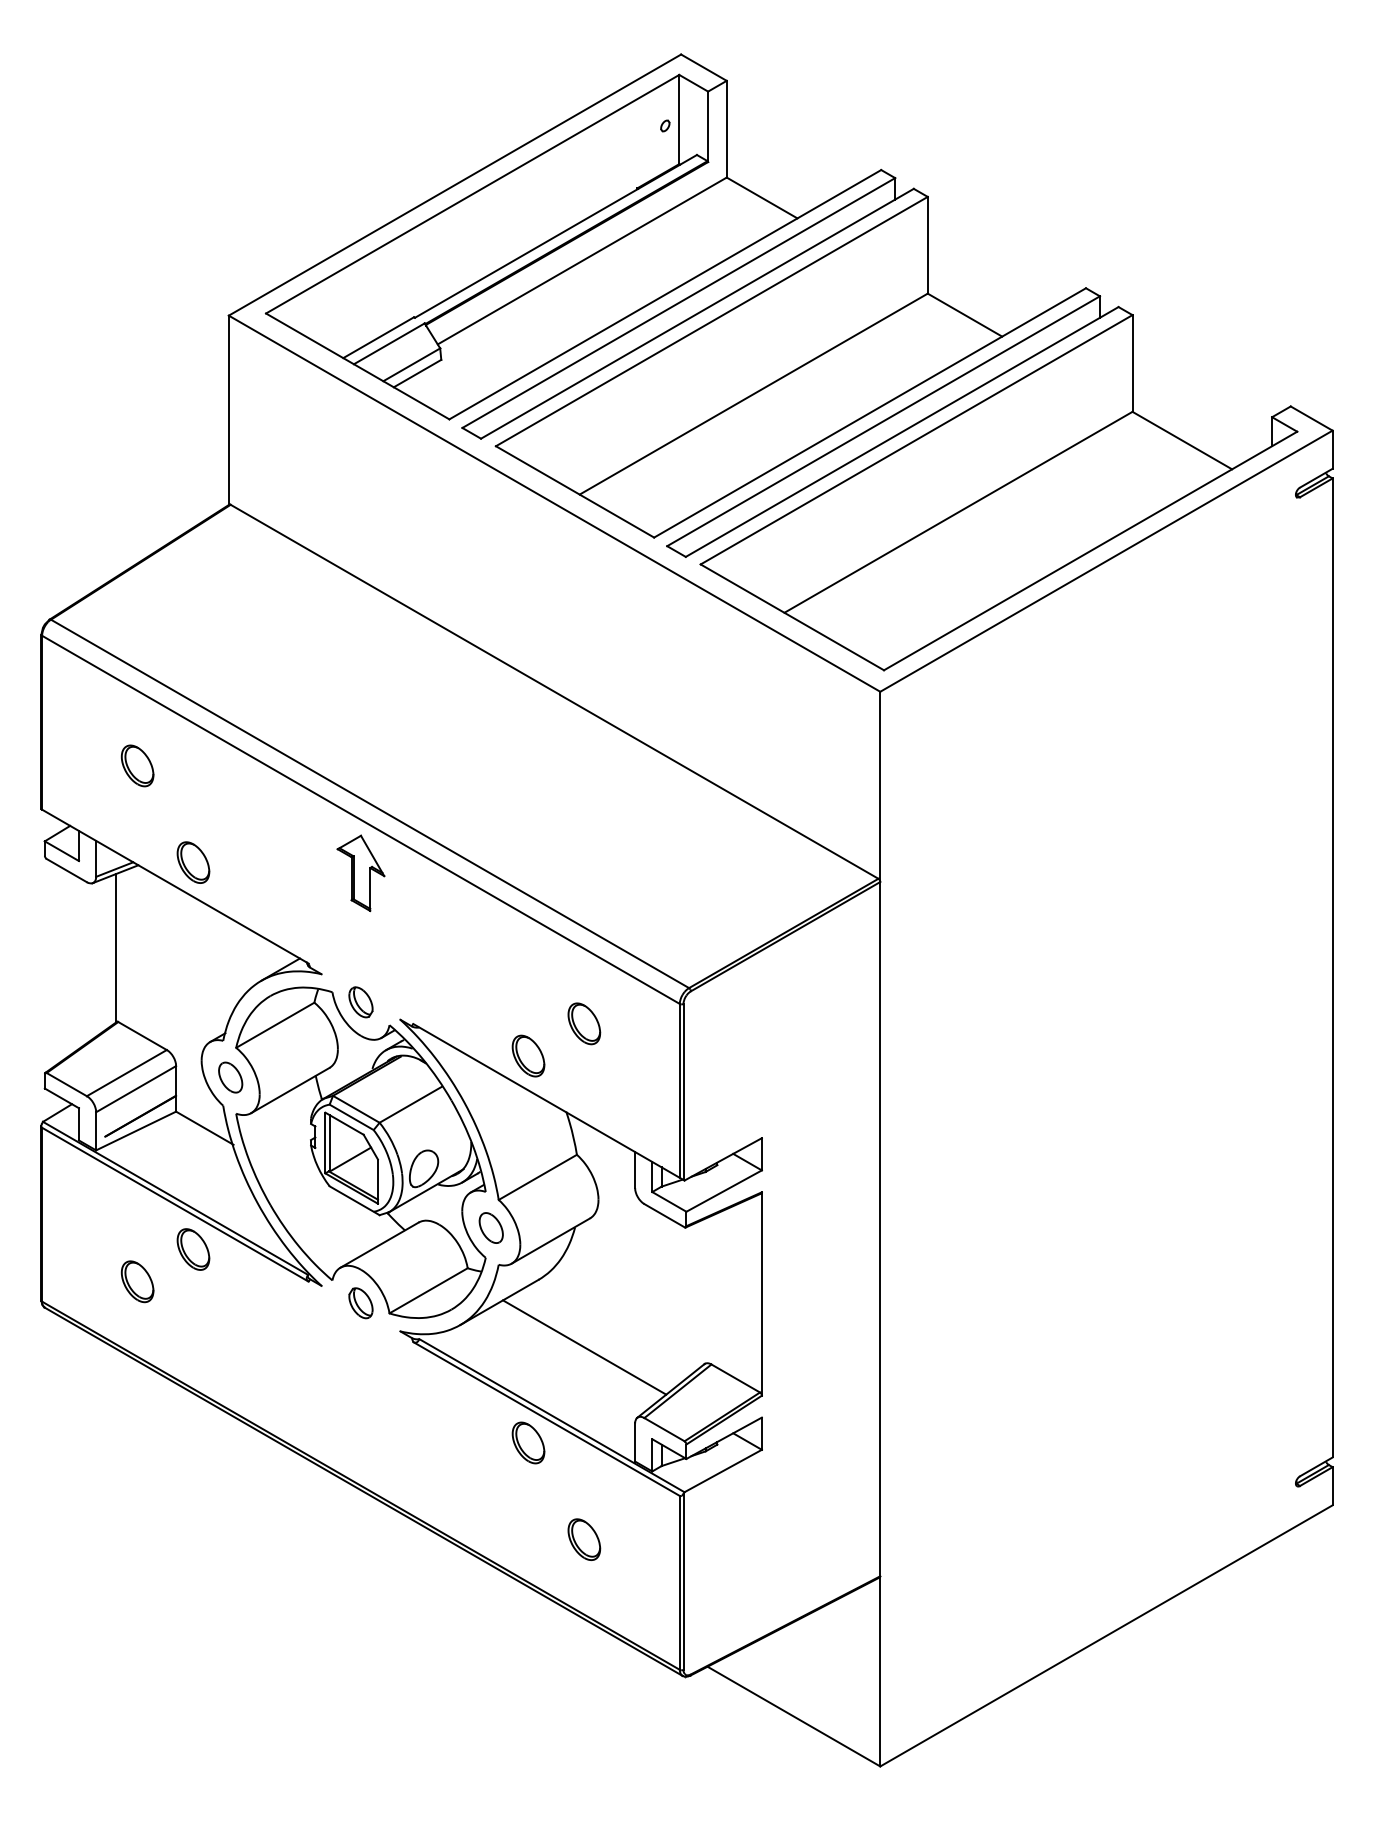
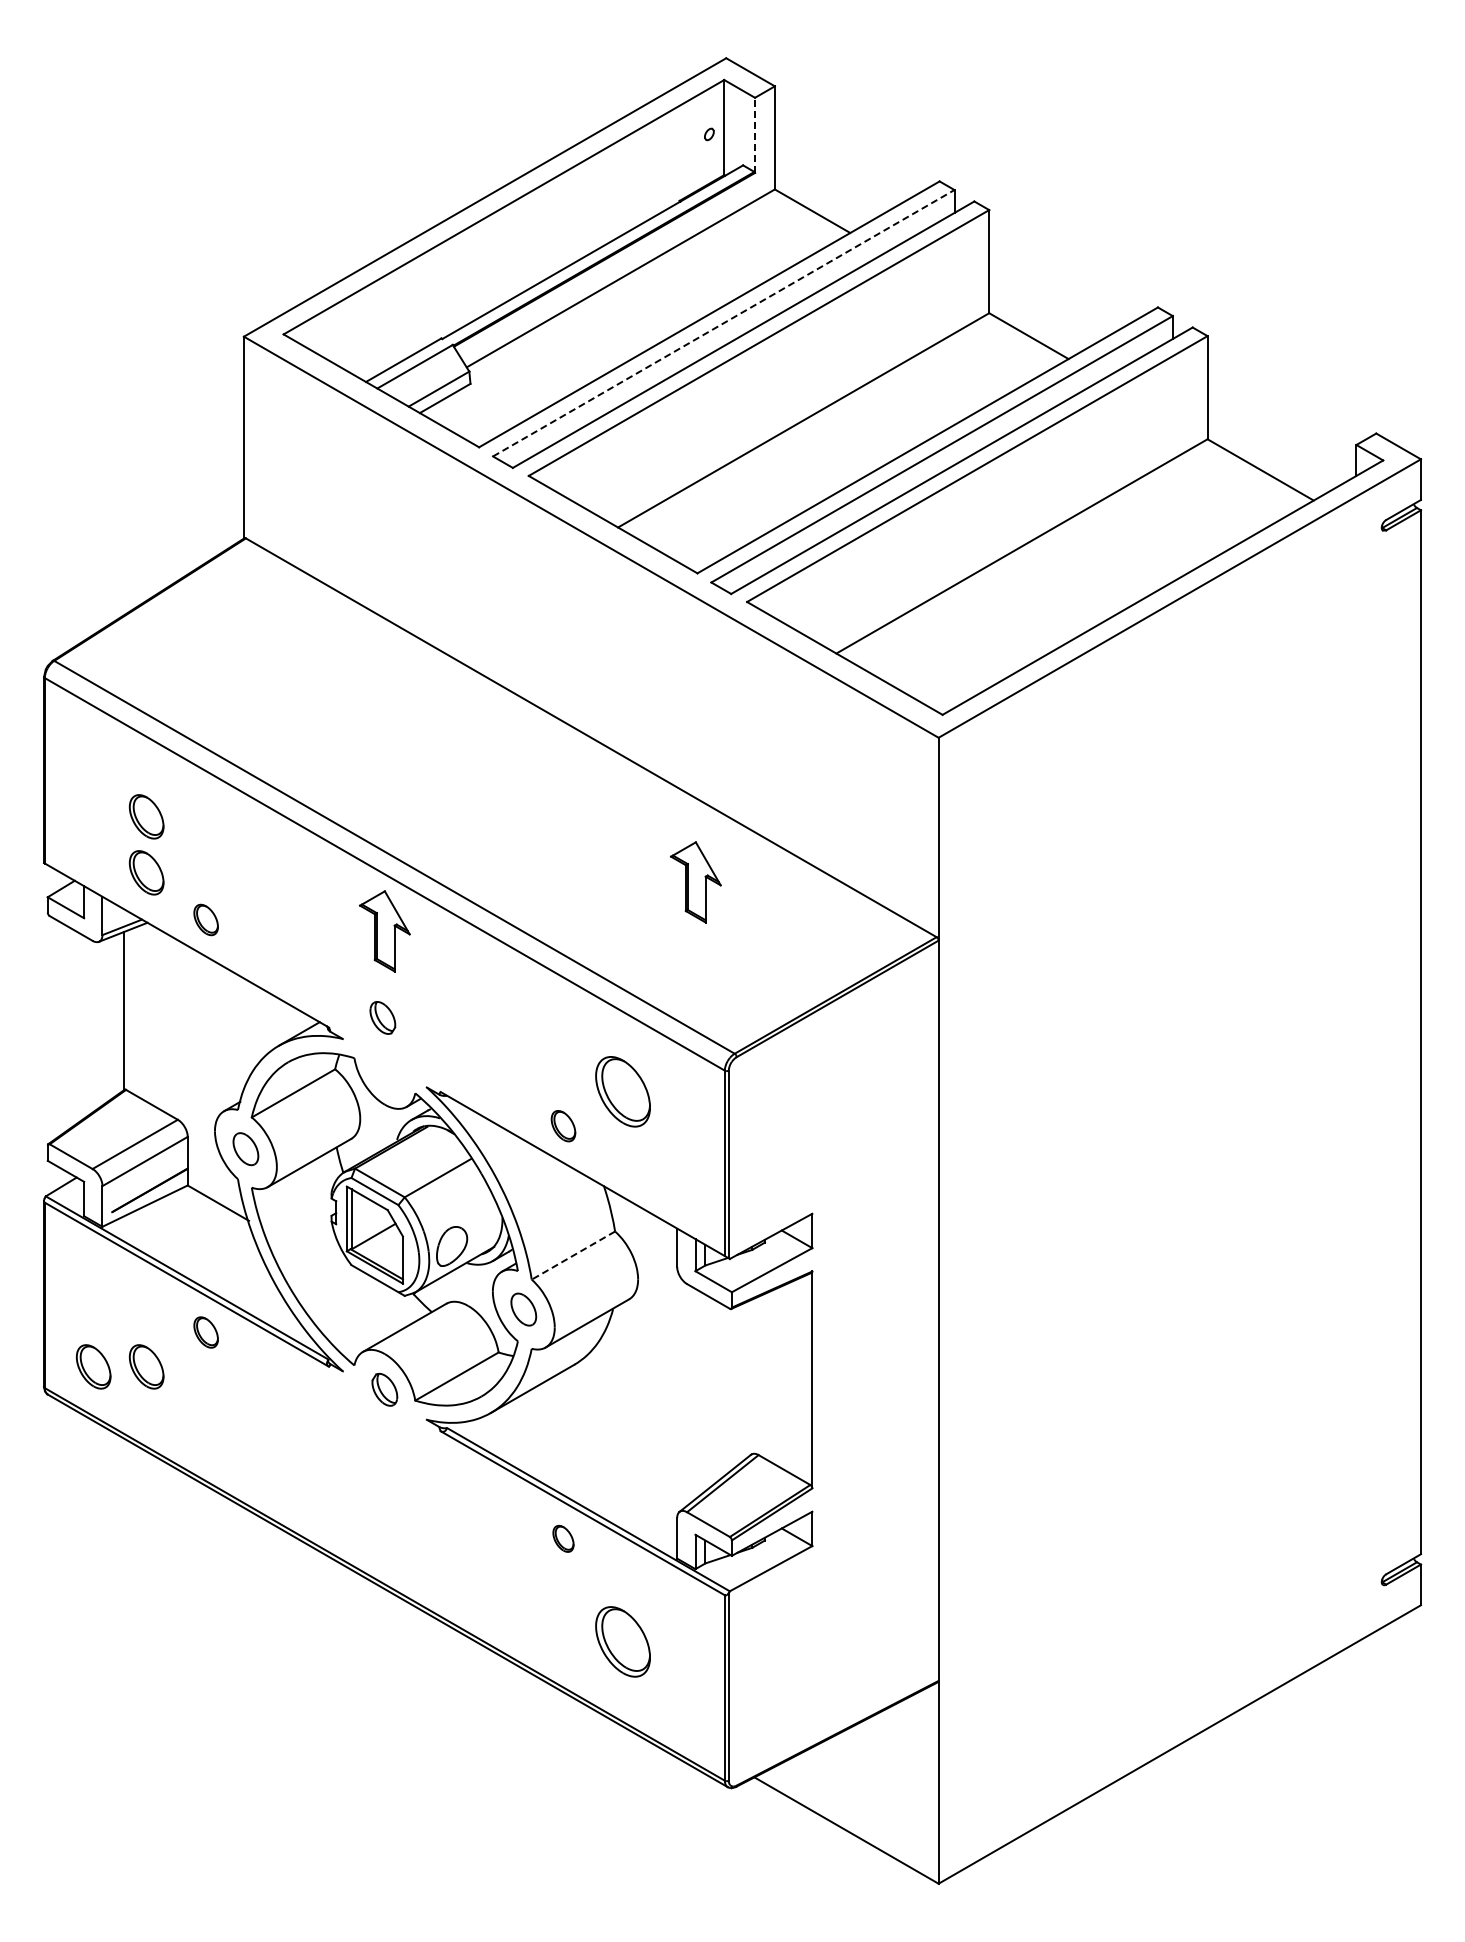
line: (708, 126) -> (755, 135), solid -> dashed
line: (679, 303) -> (724, 323), solid -> dashed
part: (137, 818) -> (146, 872), added
part: (652, 827) -> (695, 882), added
part: (192, 862) -> (205, 919), size x0.7
part: (360, 1001) -> (382, 1017), moved
part: (583, 1023) -> (622, 1091), size x1.6
part: (528, 1055) -> (563, 1125), size x0.7
line: (537, 1177) -> (573, 1255), solid -> dashed
part: (192, 1249) -> (205, 1332), size x0.7
part: (87, 1281) -> (93, 1366), added
line: (584, 1347) -> (623, 1436), removed
part: (528, 1442) -> (563, 1538), size x0.6
part: (583, 1539) -> (622, 1641), size x1.6

